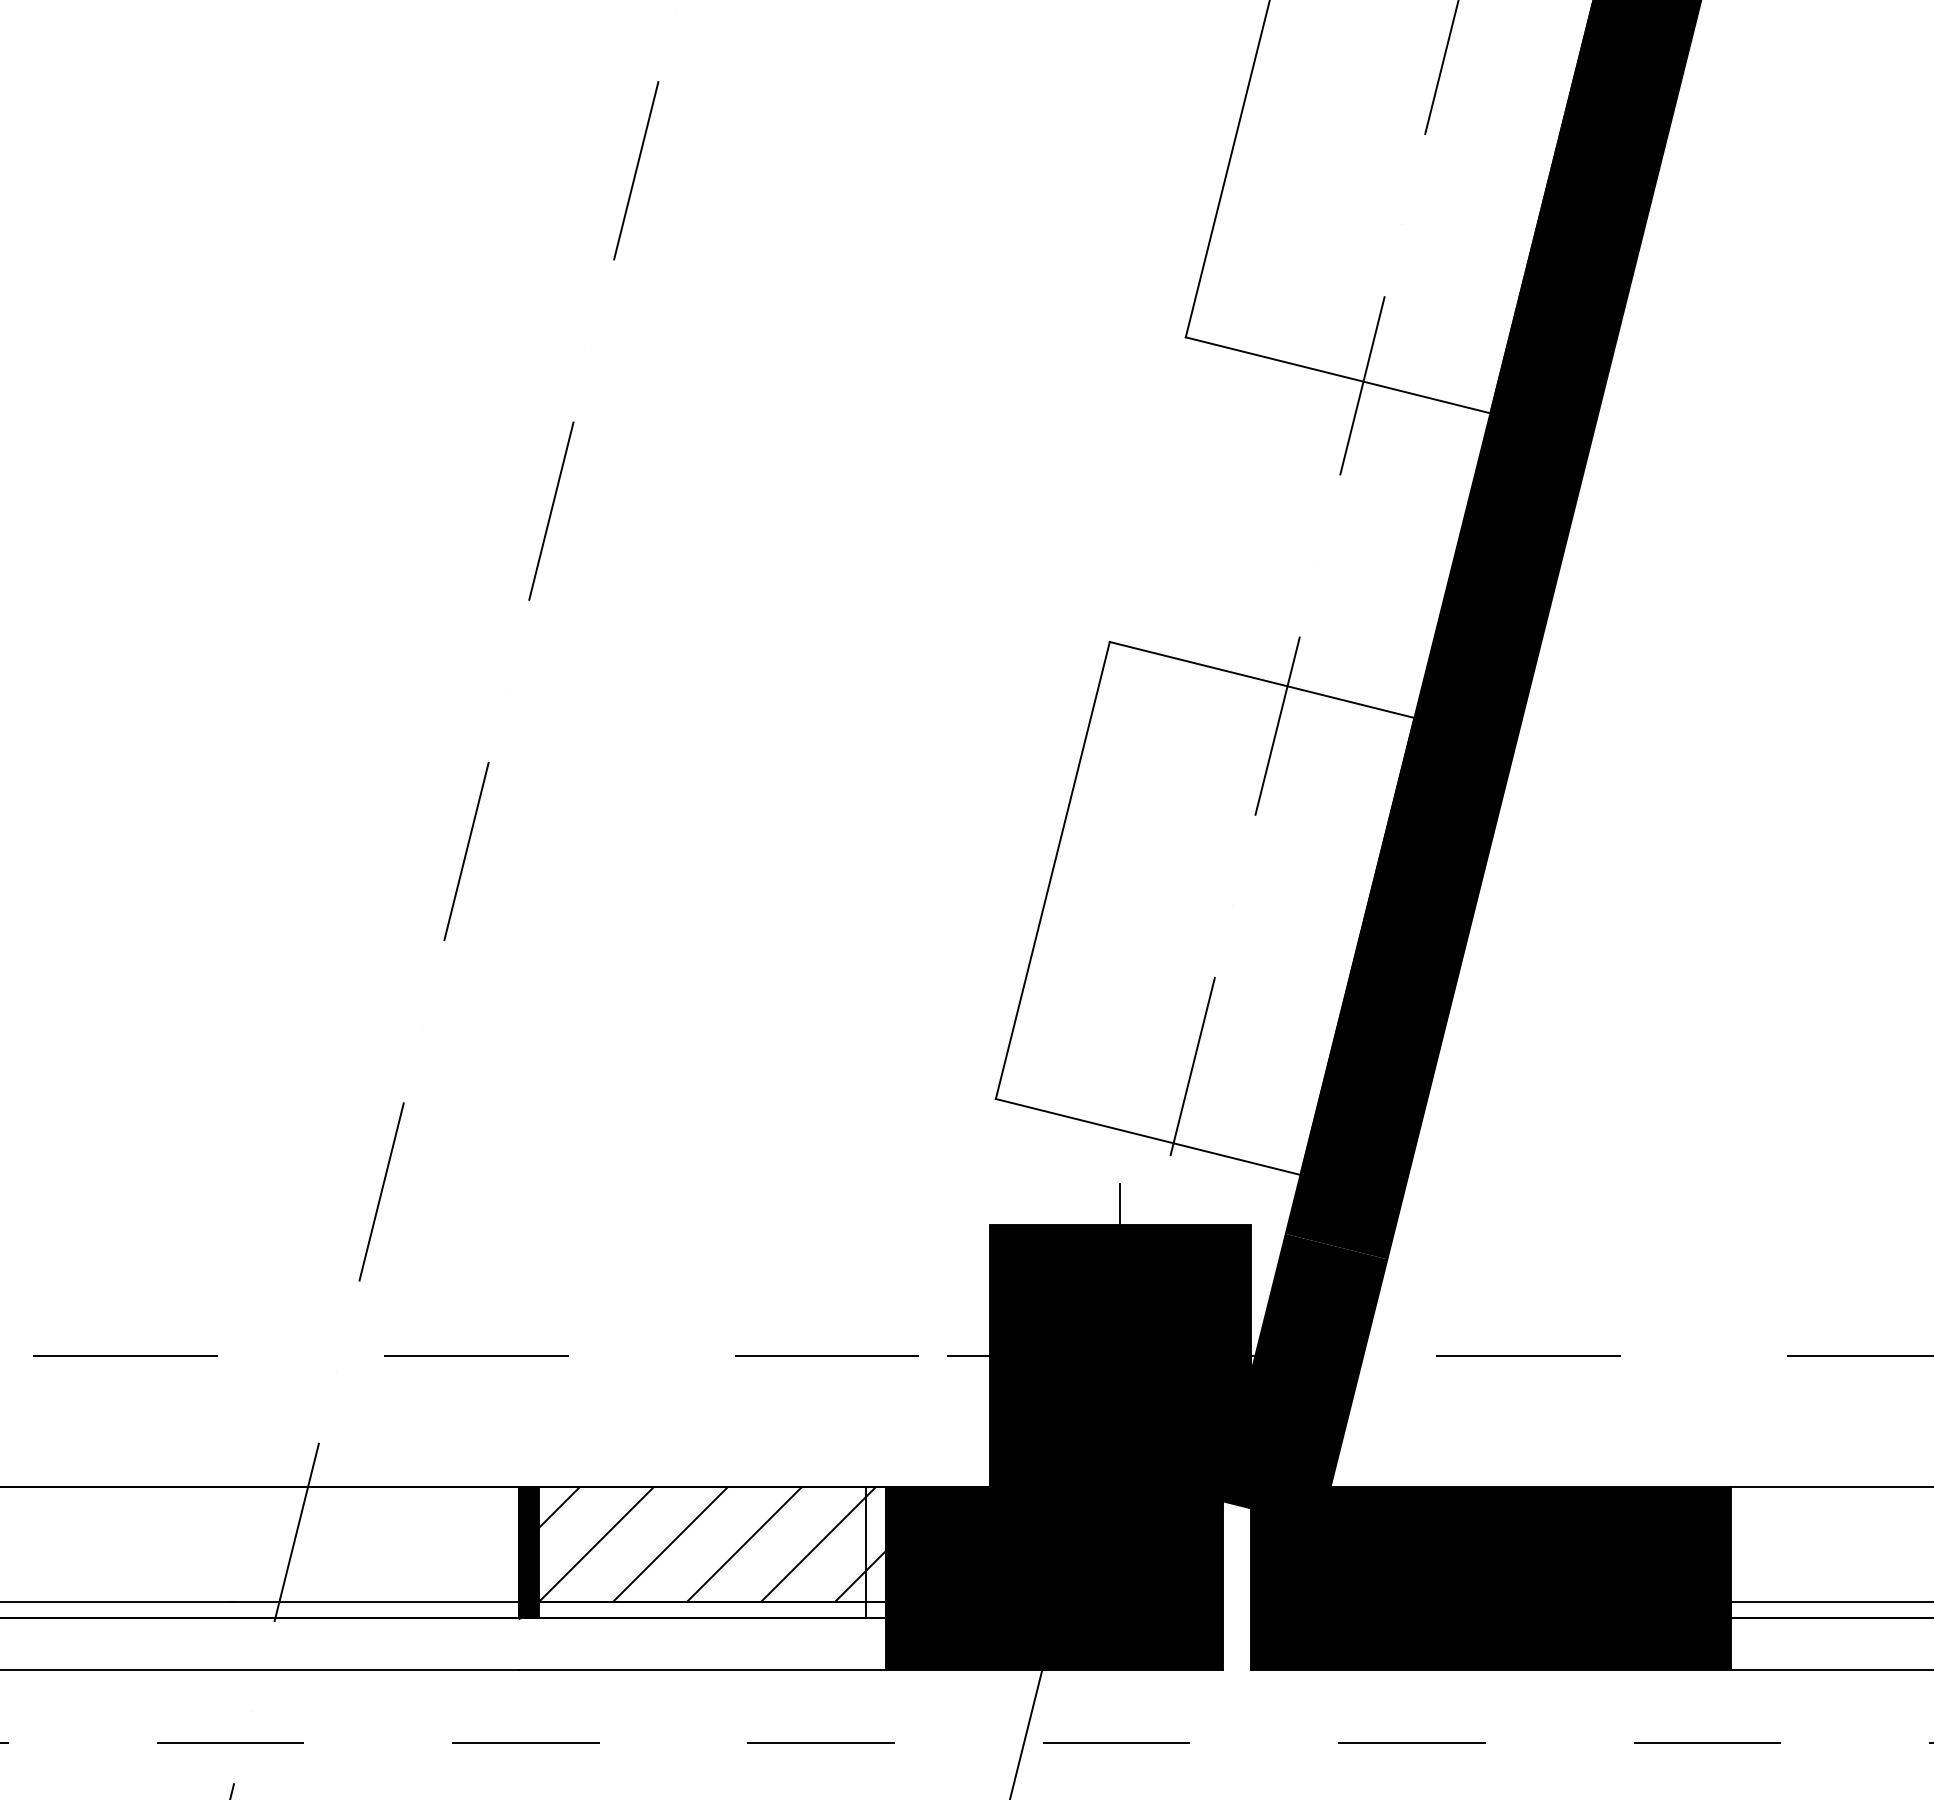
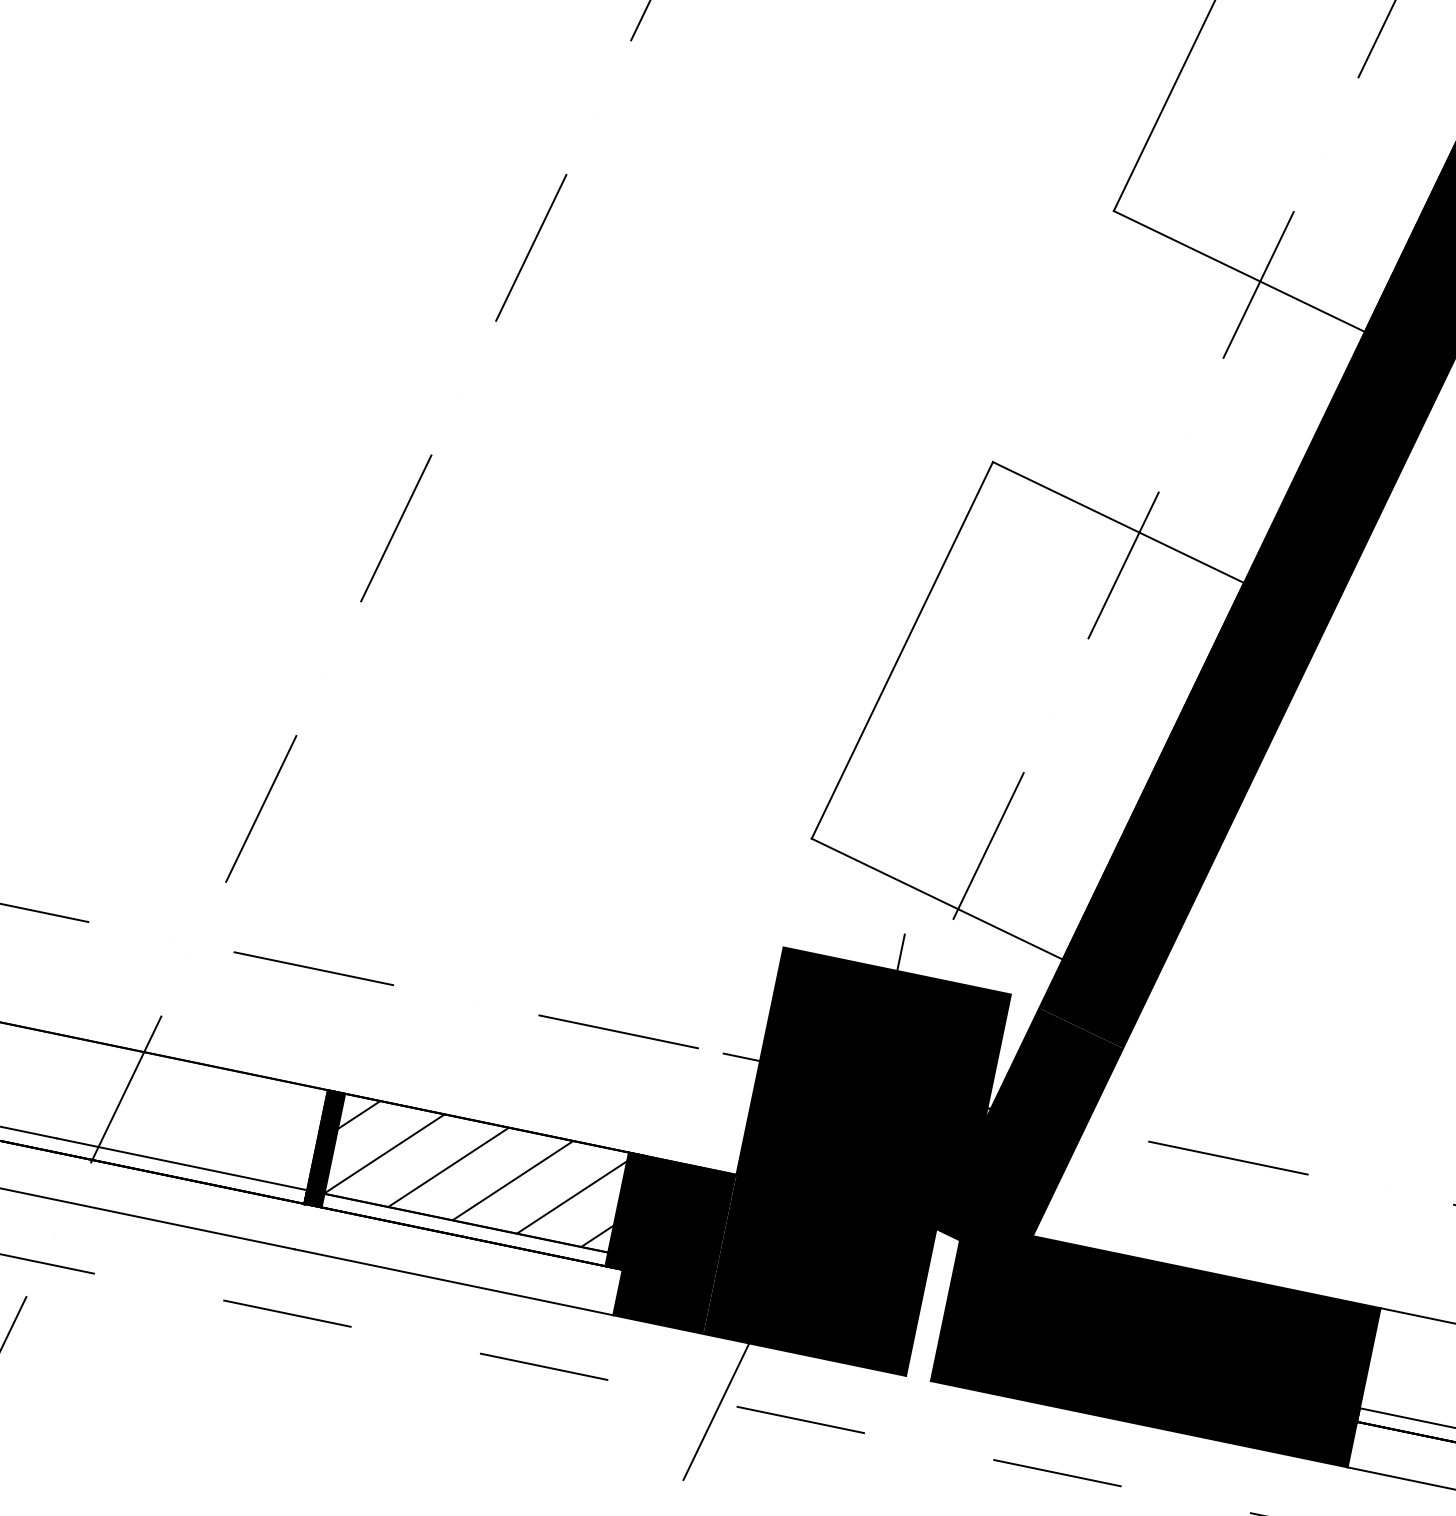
fill: (875, 1552) -> (625, 1211), added

